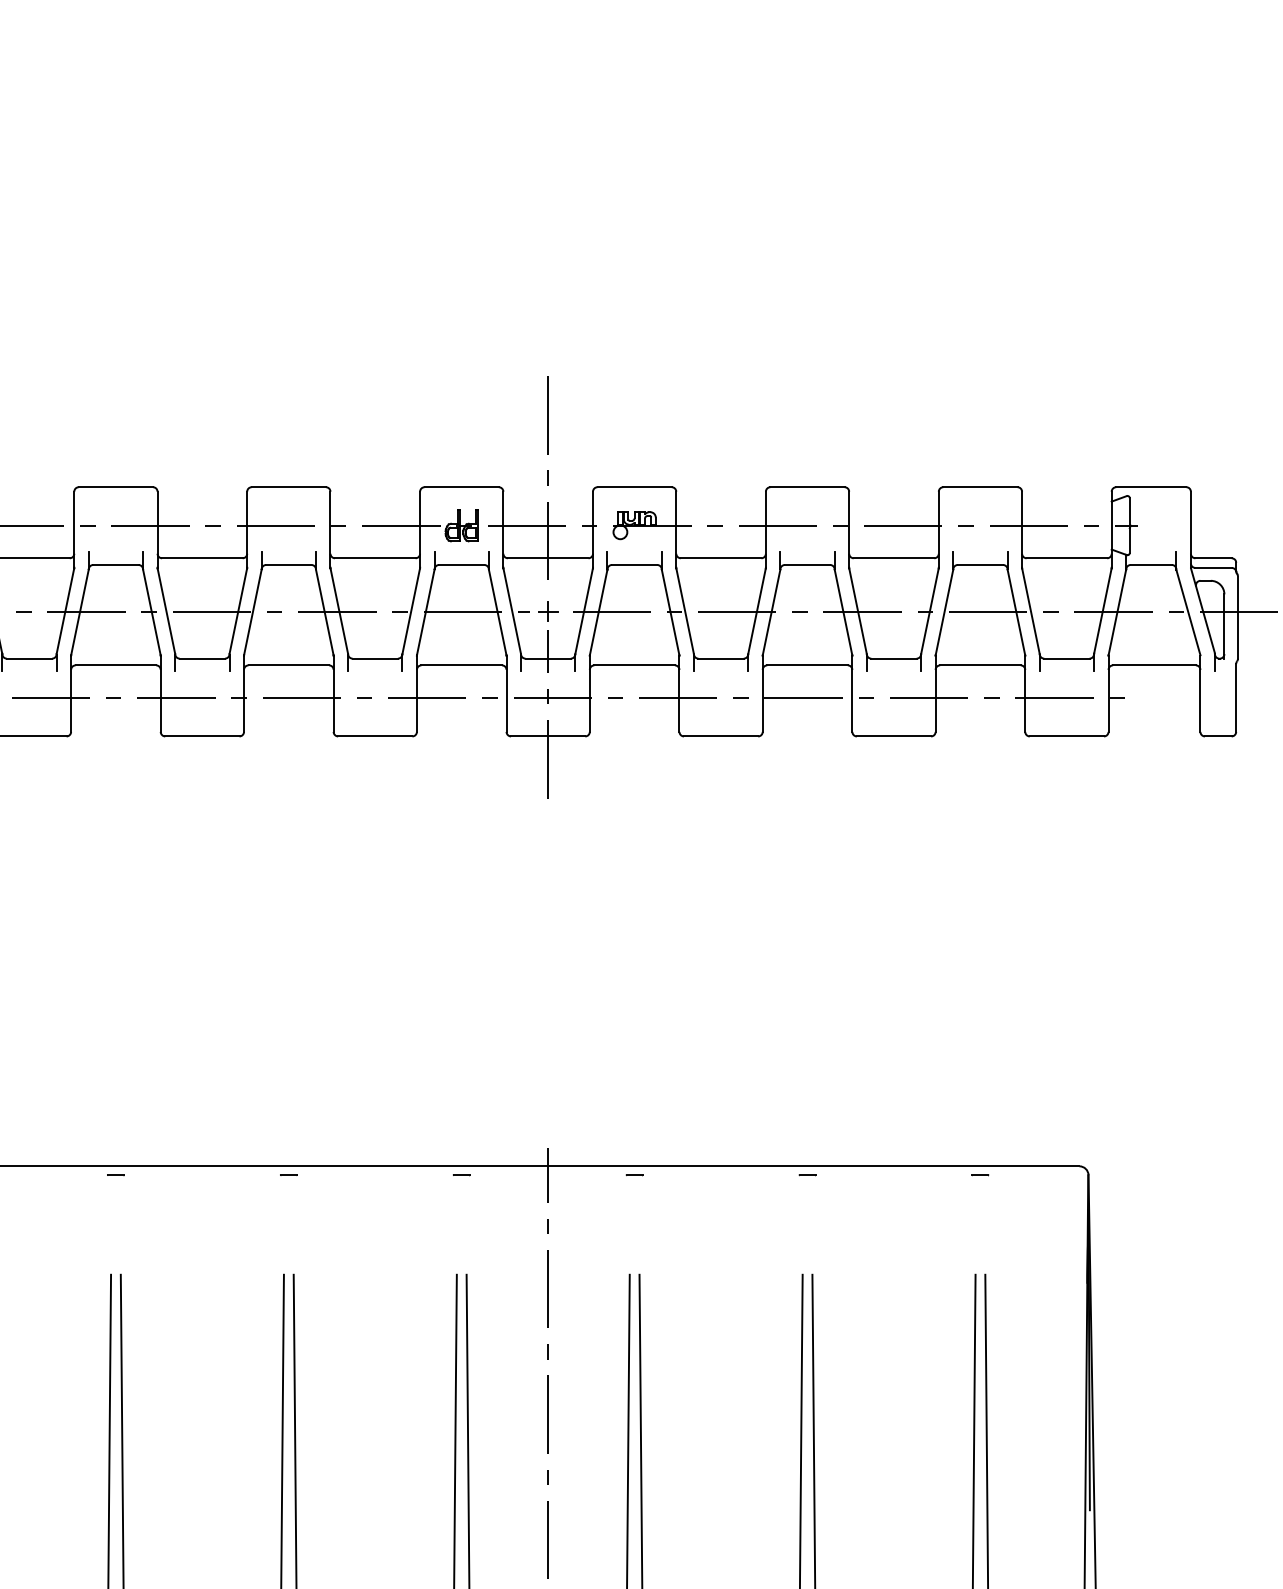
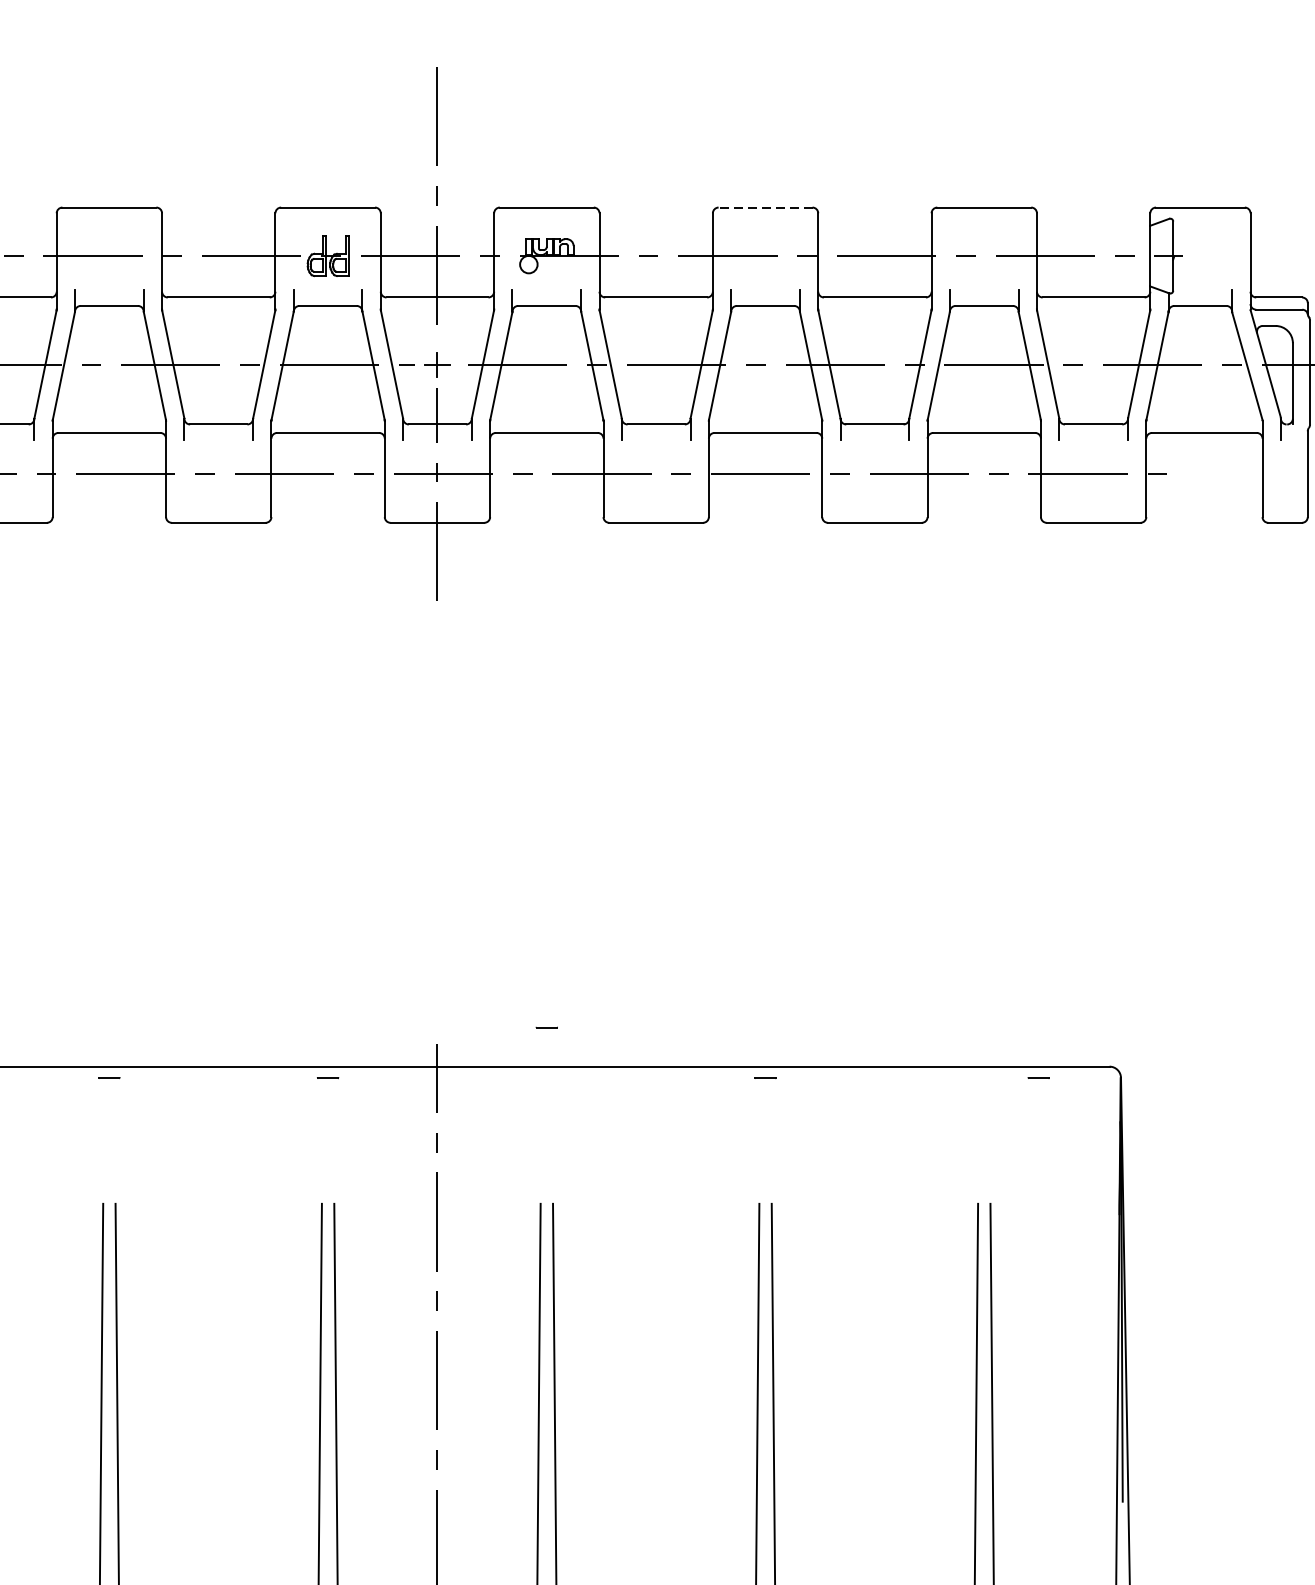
line: (807, 487) -> (765, 207), solid -> dashed
line: (634, 1175) -> (546, 1027), moved
line: (980, 1175) -> (1038, 1078), moved

